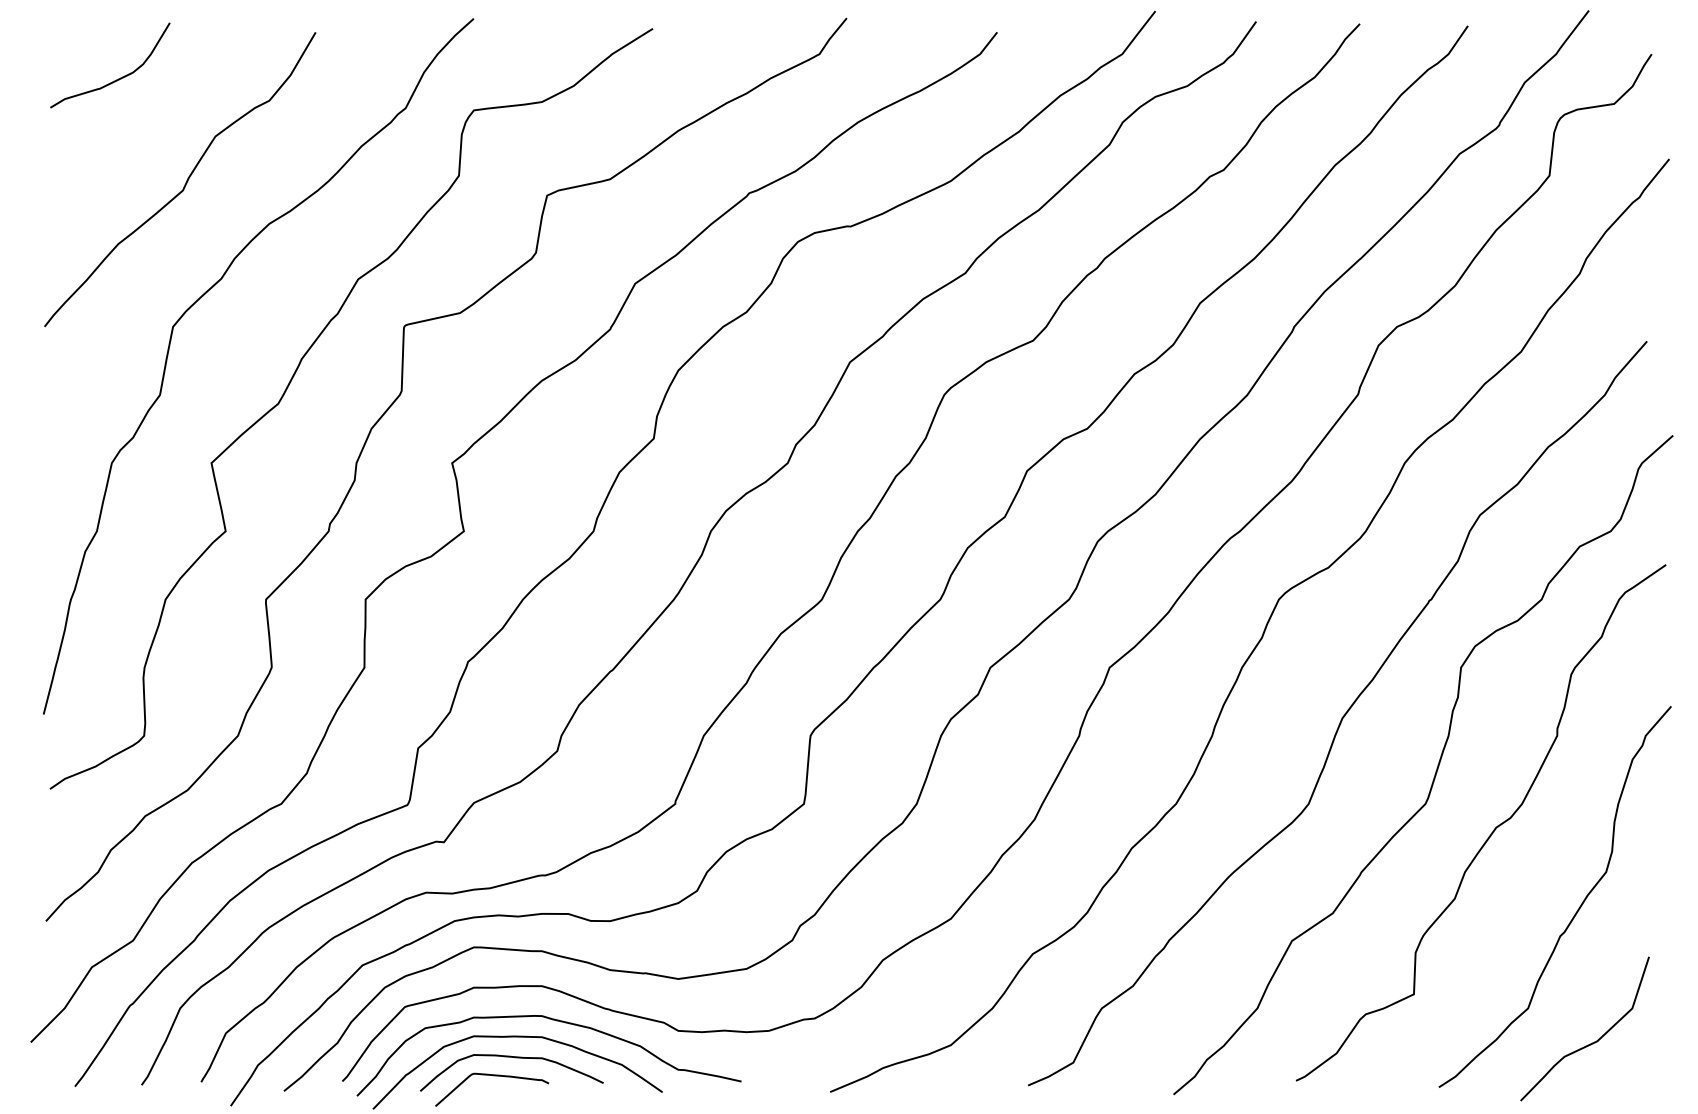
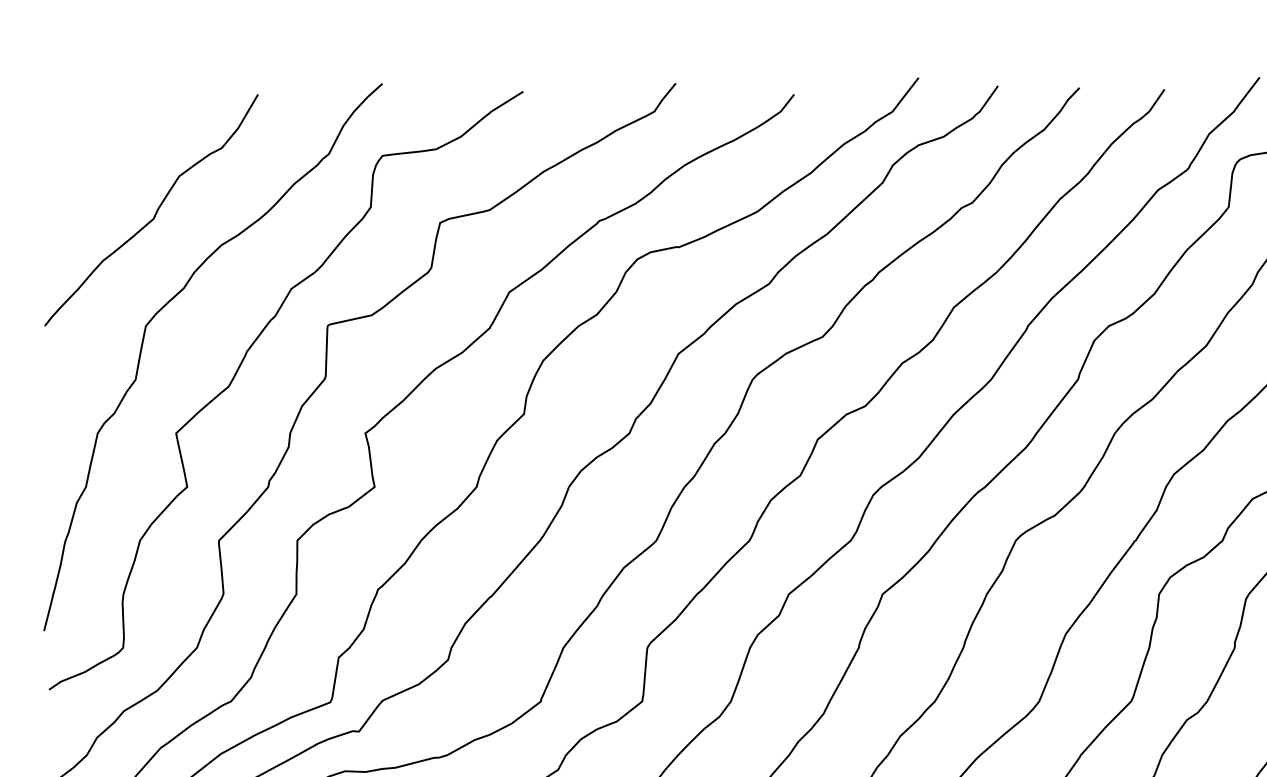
curve: (116, 79) -> (101, 131), removed

